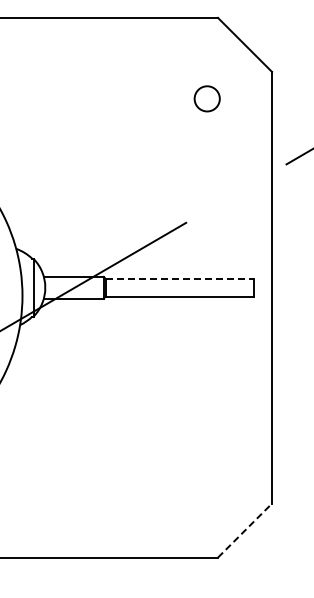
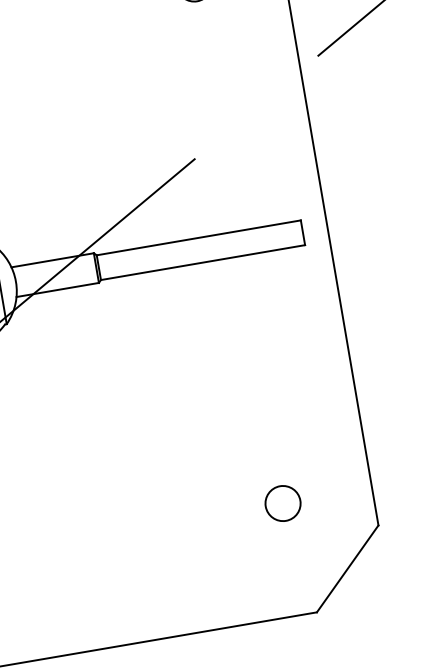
line: (180, 278) -> (199, 237), dashed -> solid
circle: (206, 476) -> (282, 503), added
line: (245, 530) -> (348, 568), dashed -> solid

